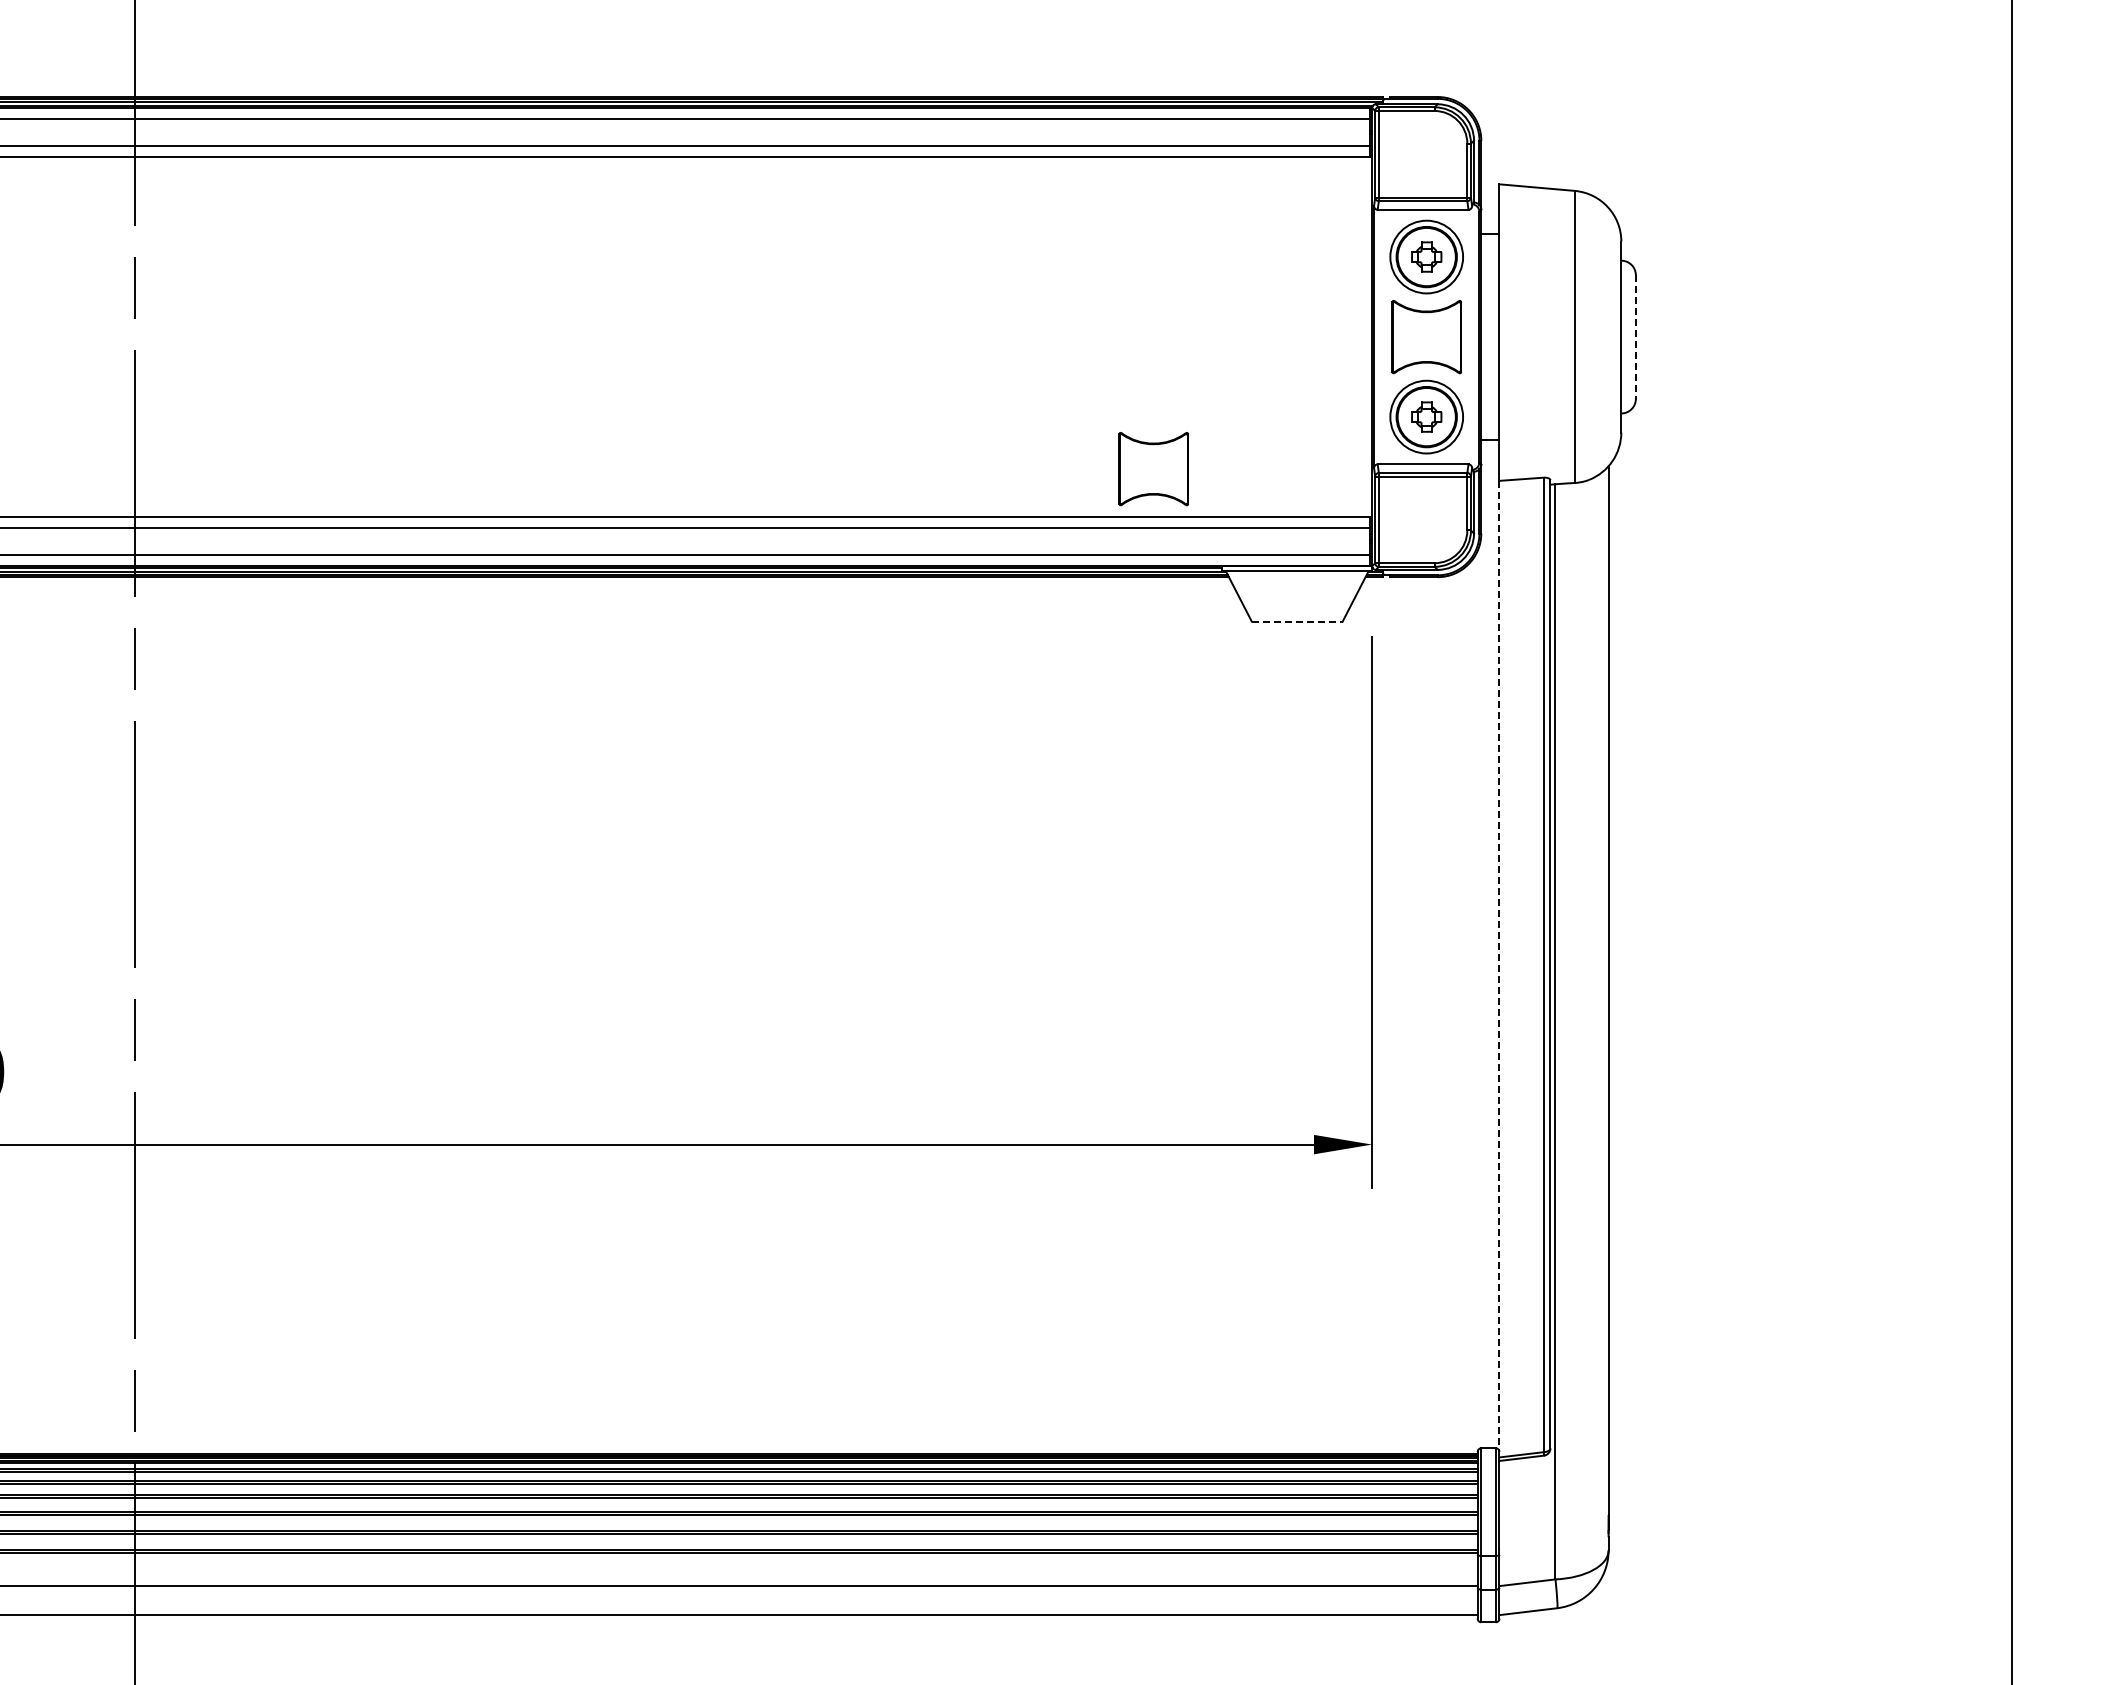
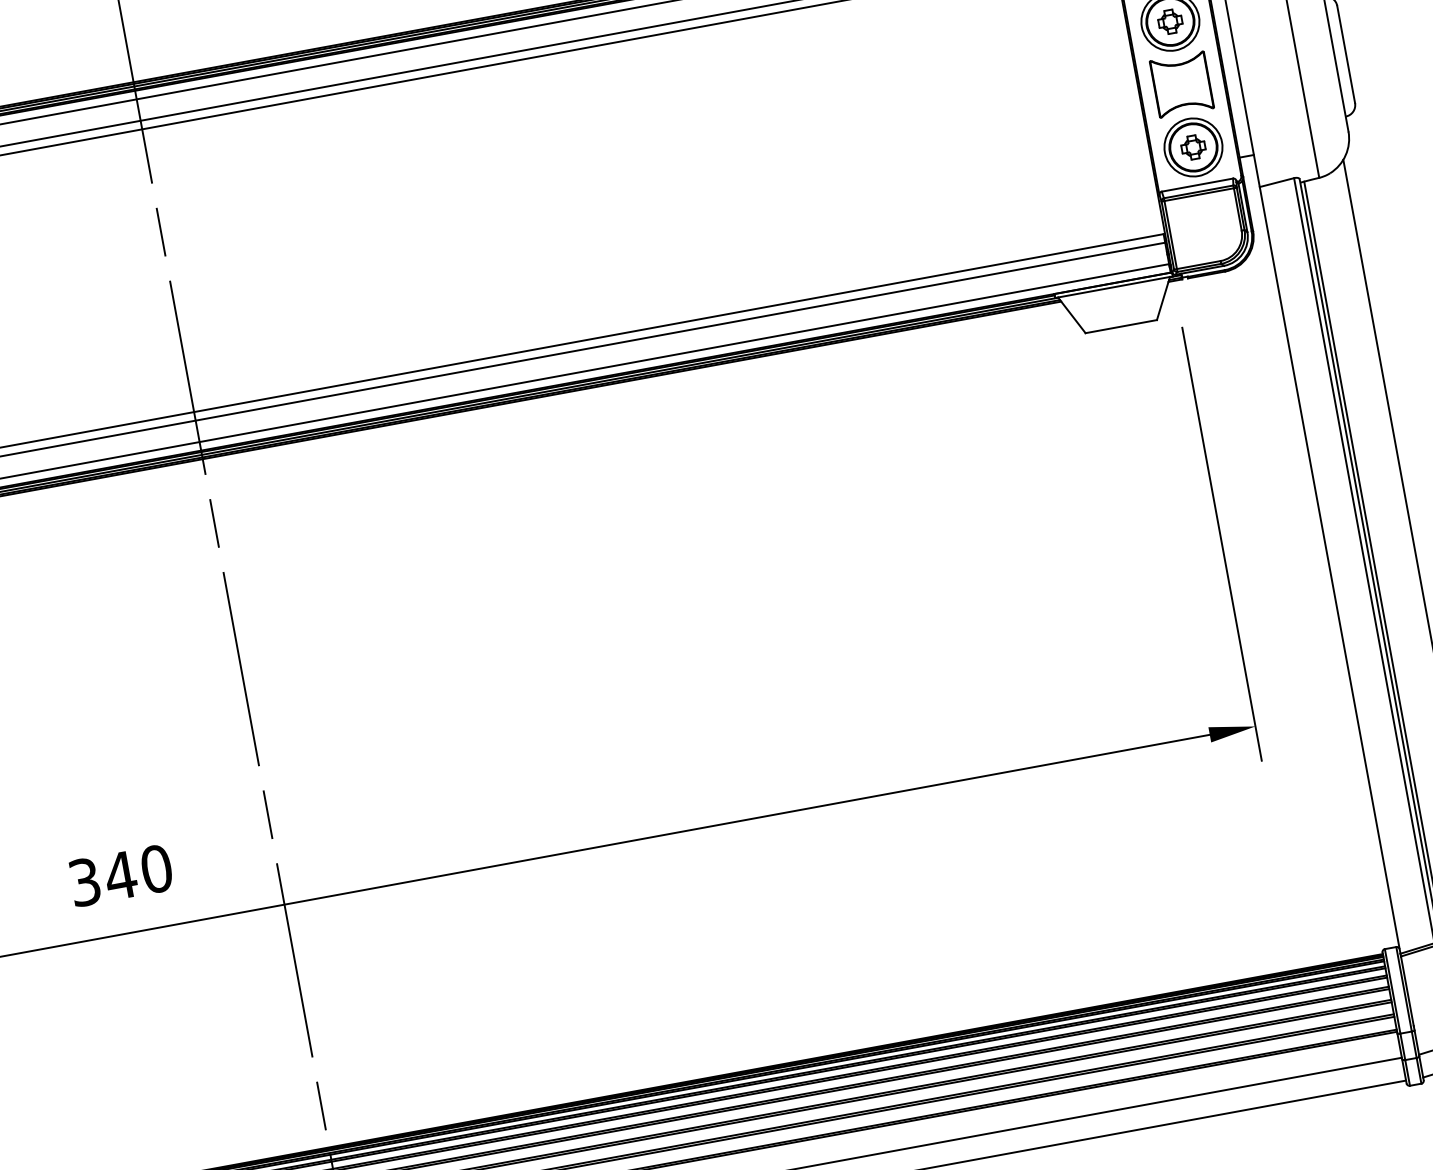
line: (1635, 337) -> (1345, 54), dashed -> solid
part: (1153, 469) -> (986, 227), removed
line: (1297, 621) -> (1121, 326), dashed -> solid
line: (1499, 969) -> (1330, 570), dashed -> solid

